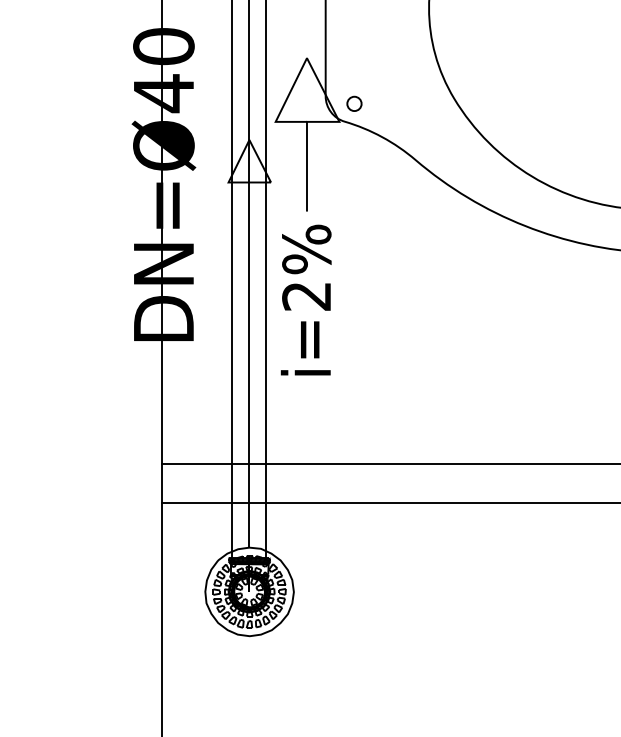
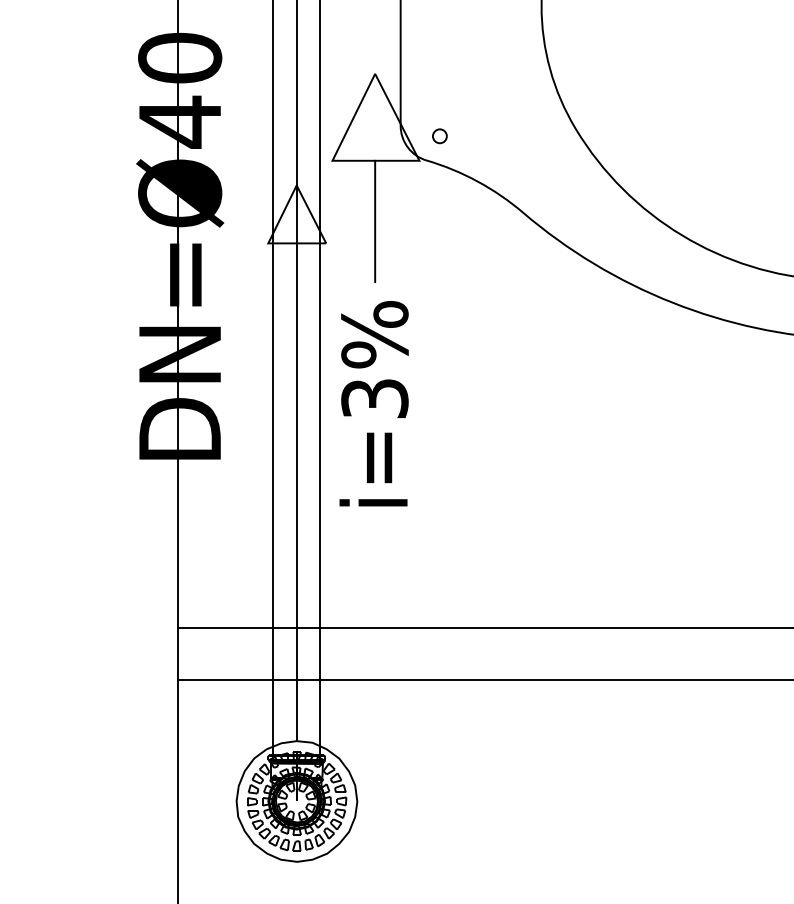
circle: (354, 103) -> (439, 135), size x0.71
text: (306, 296) -> (374, 398), i=2% -> i=3%

